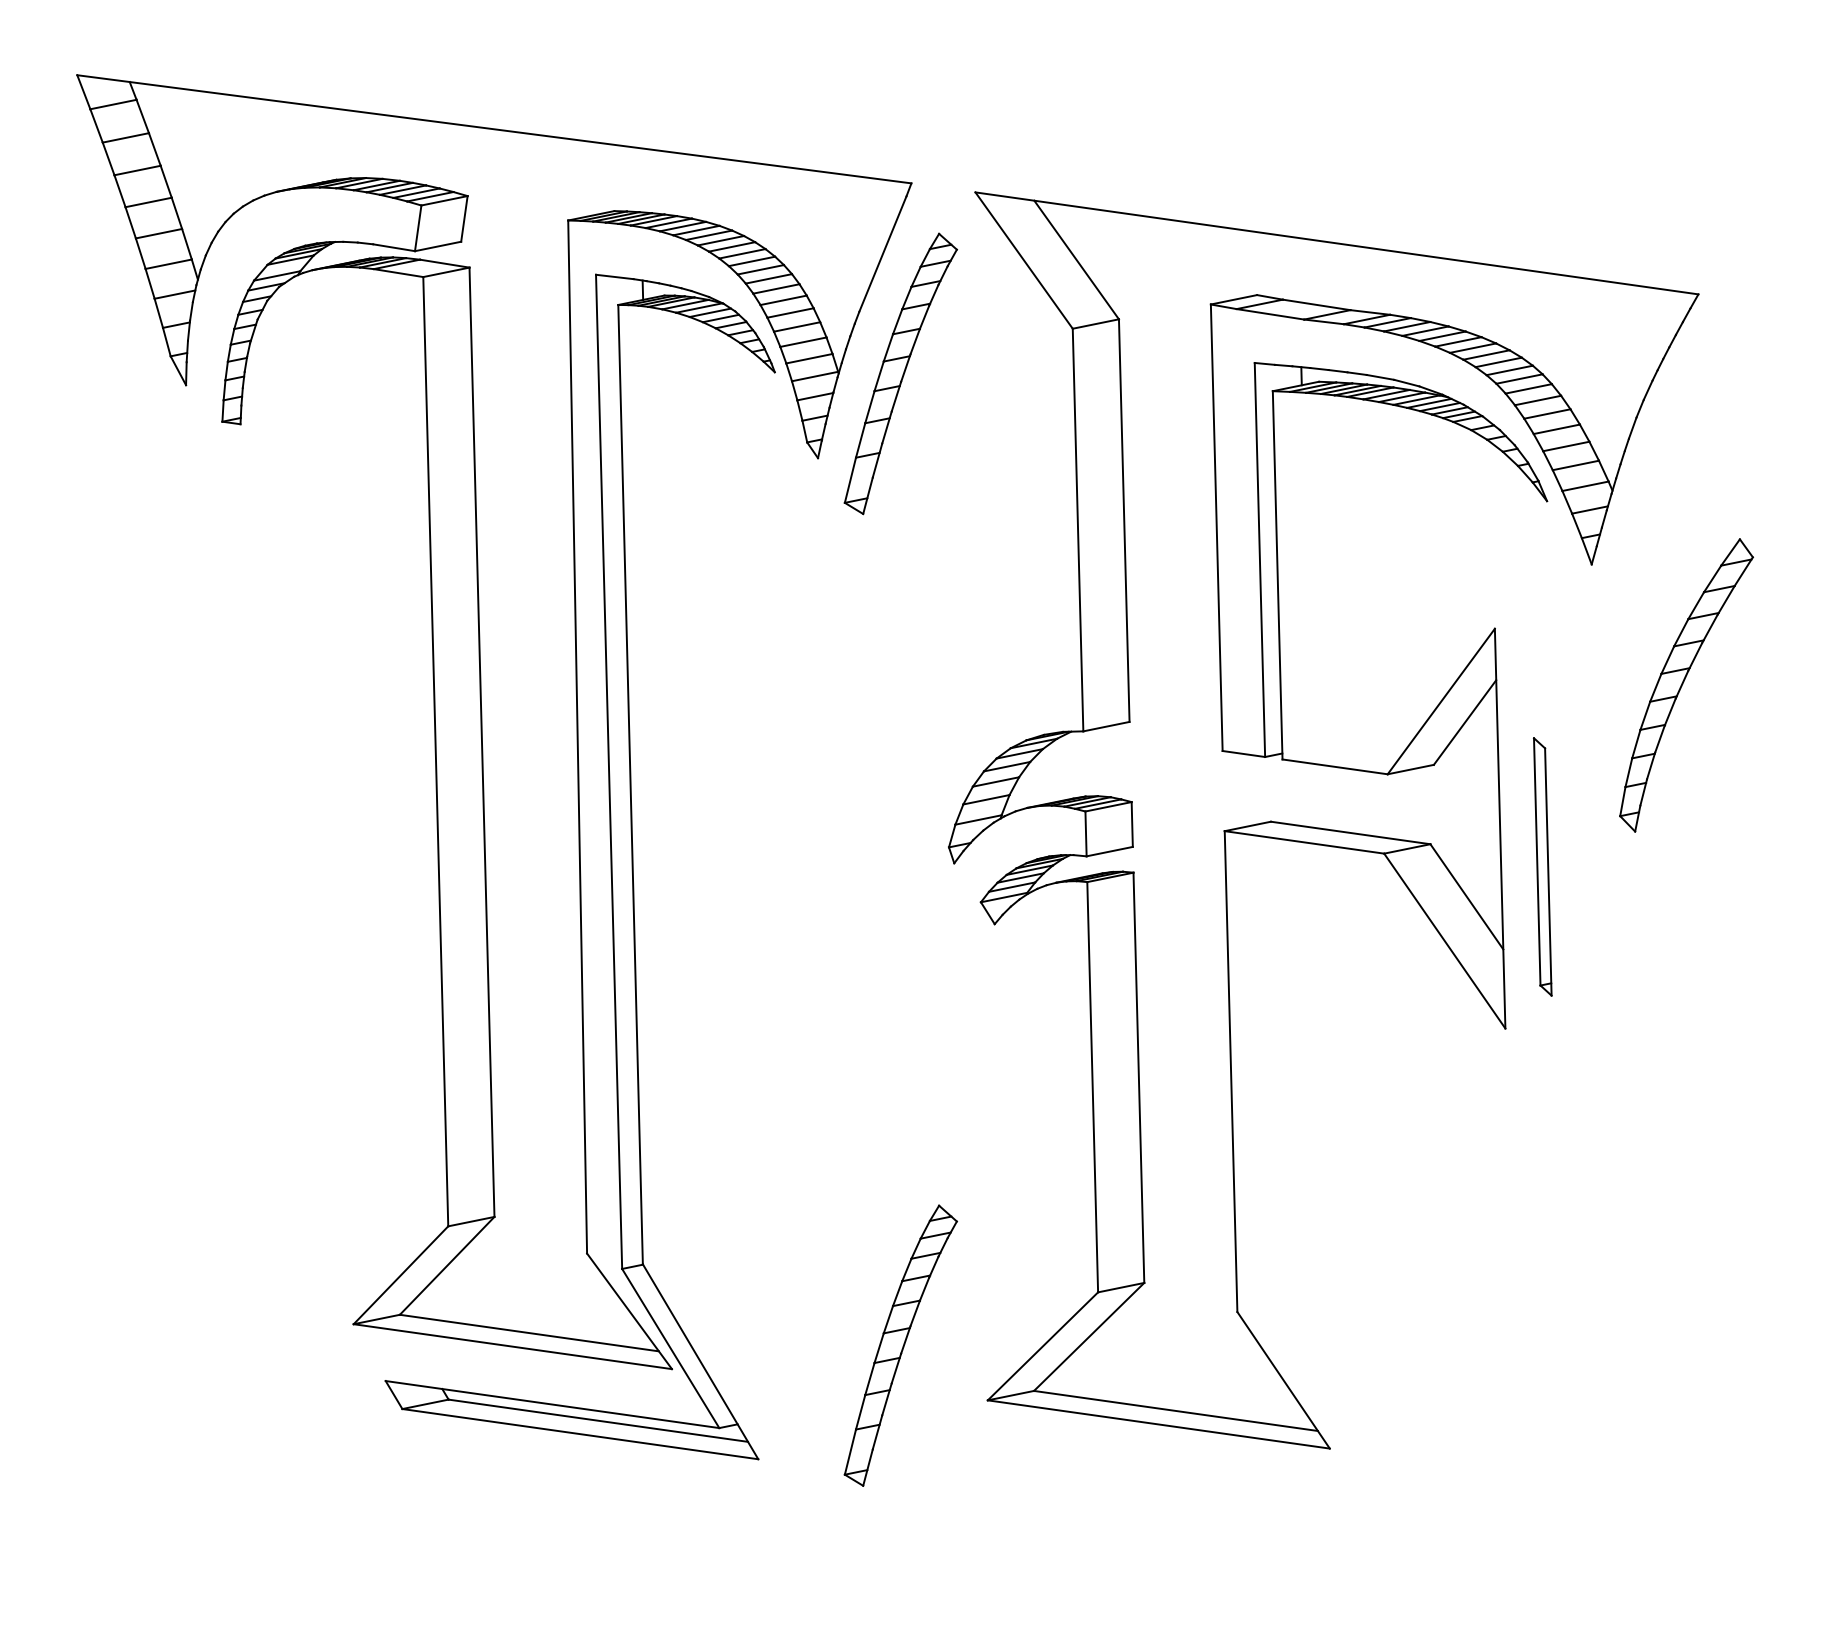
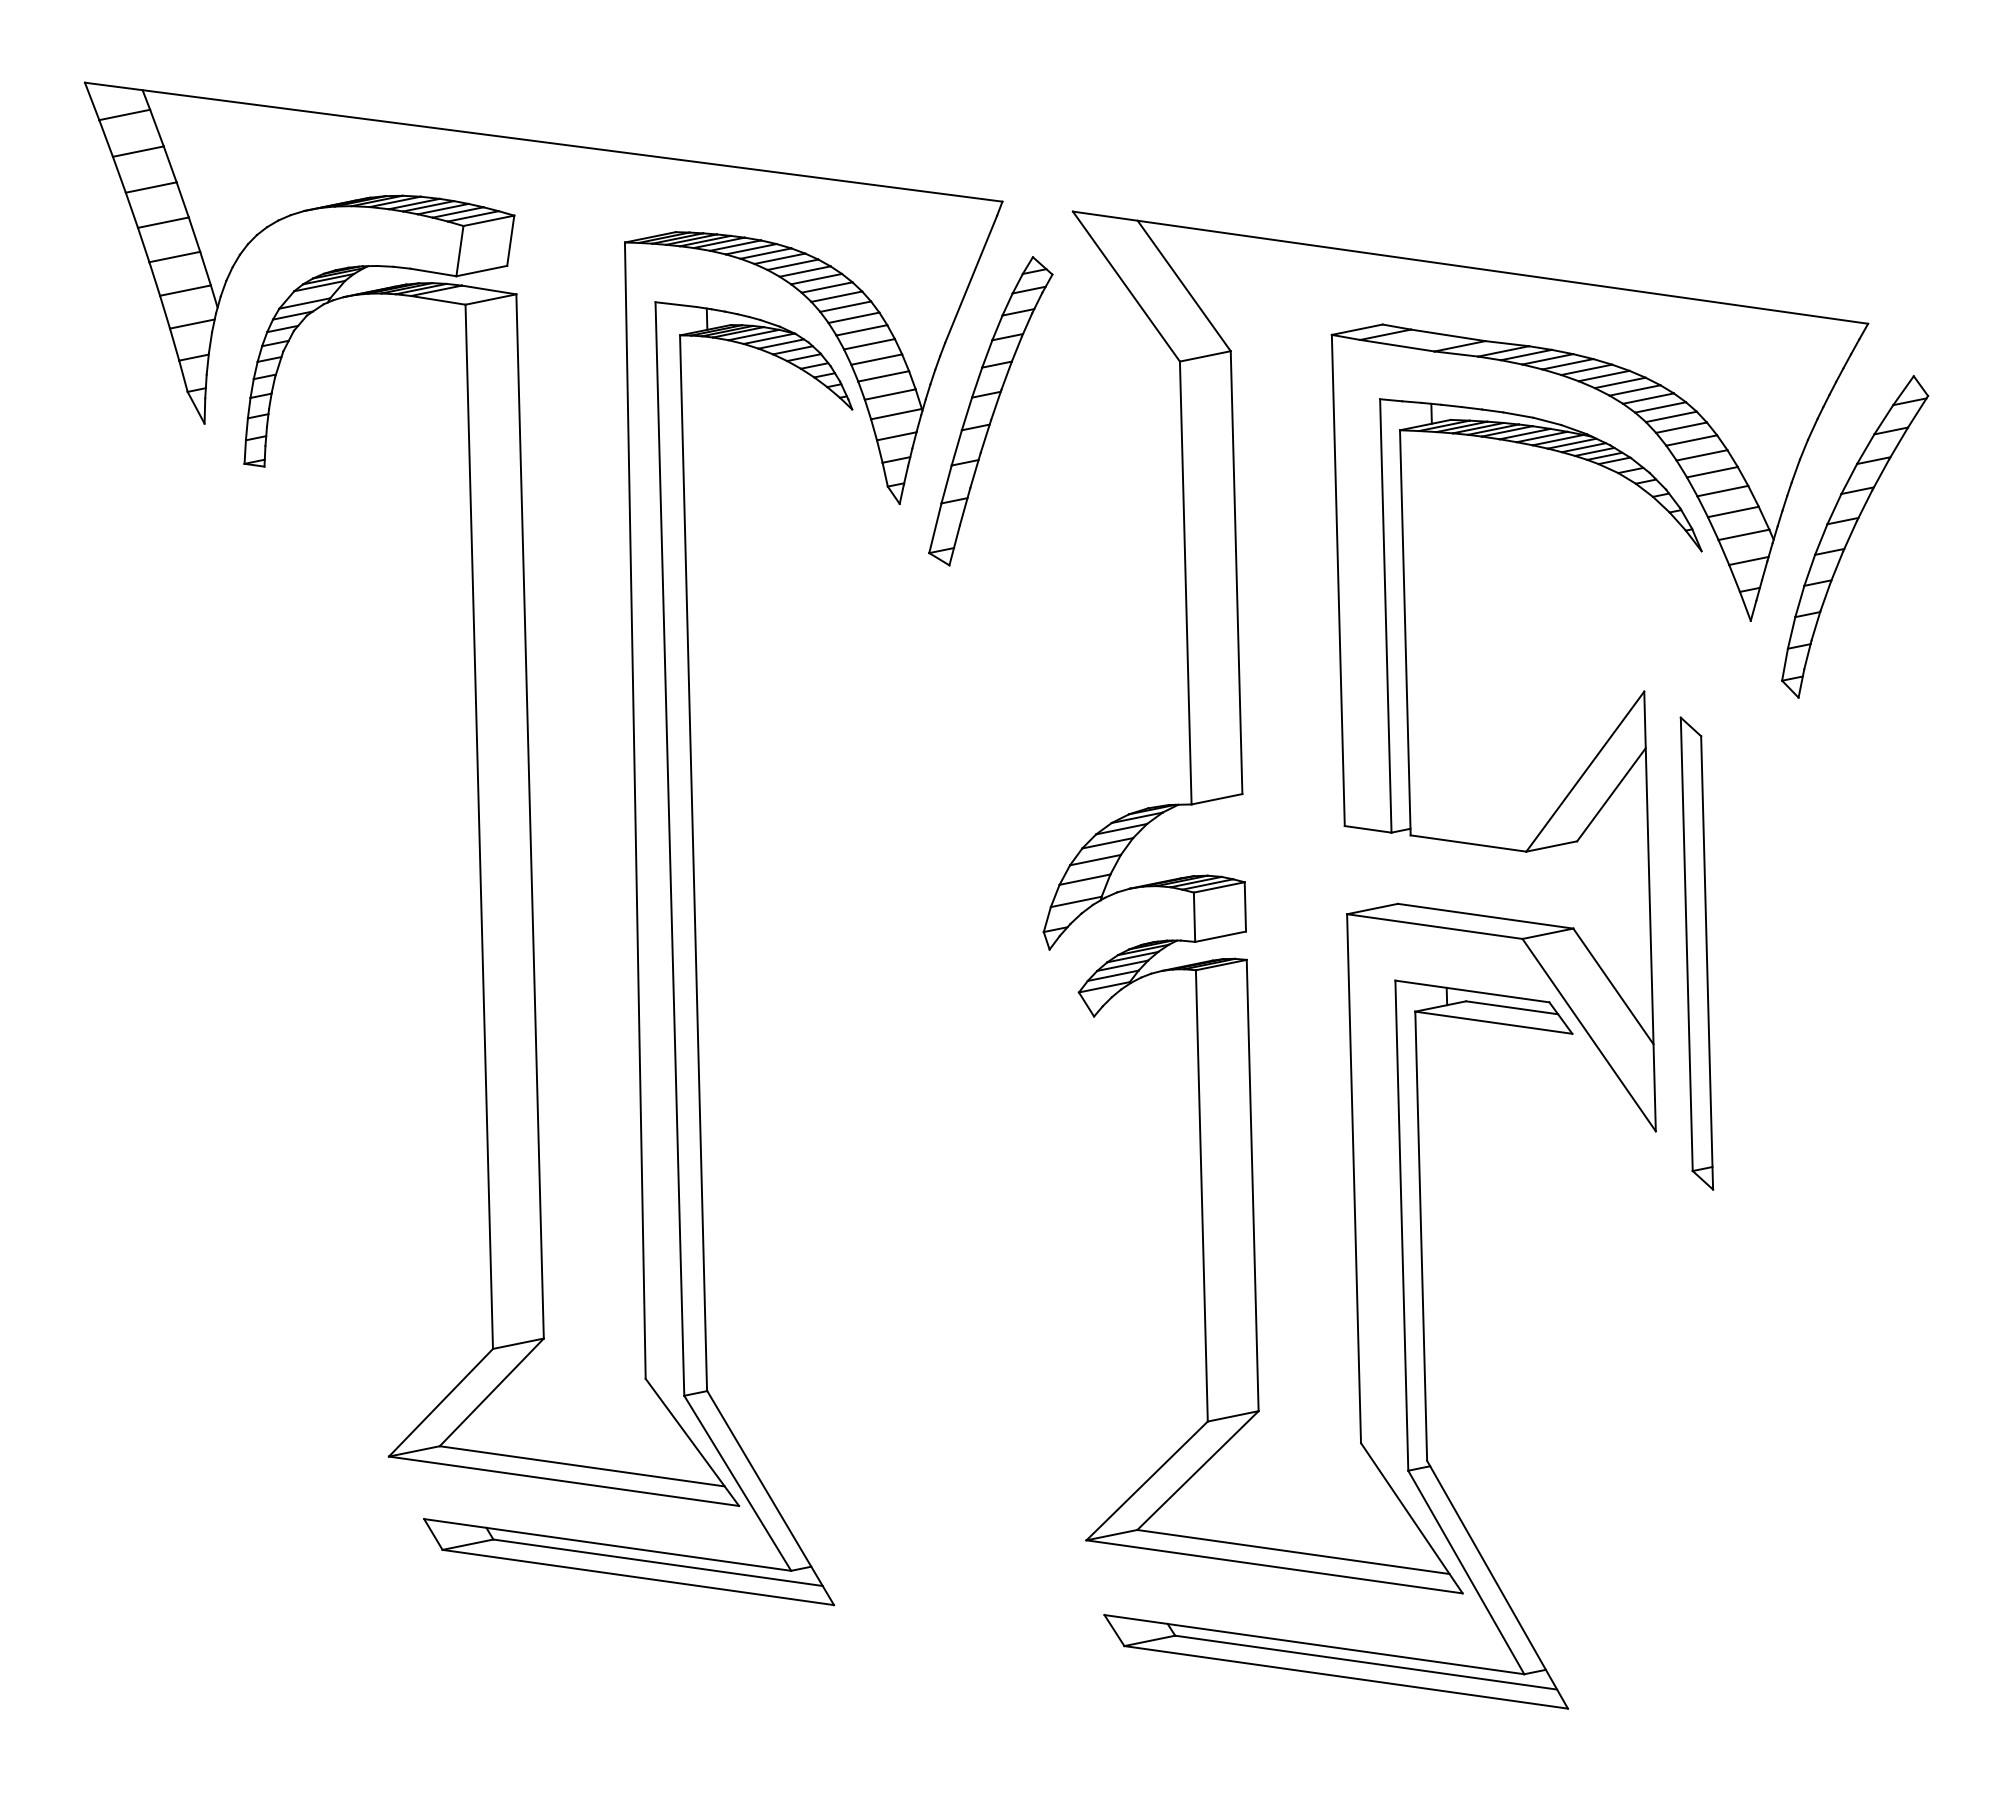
part: (1686, 685) -> (1855, 536), moved
part: (1542, 866) -> (1696, 953), size x1.67
part: (1276, 1216) -> (1403, 1338), added
part: (900, 1345) -> (990, 1480), removed

